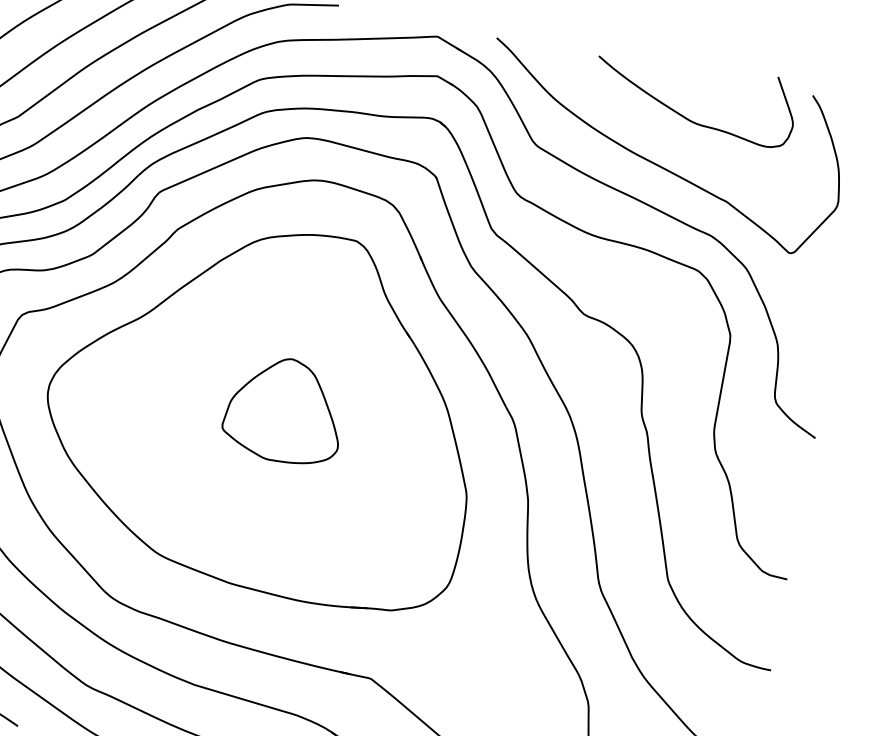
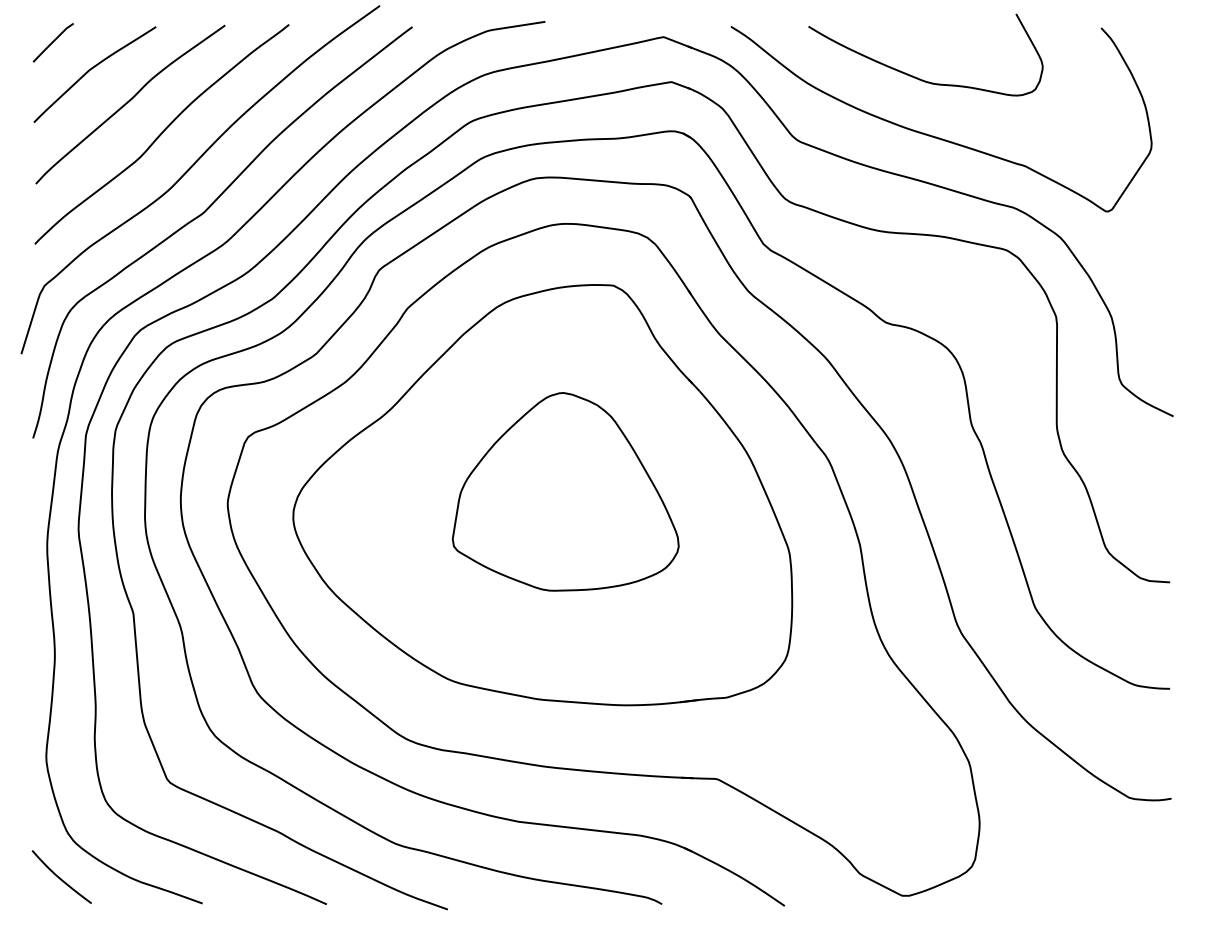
curve: (682, 115) -> (915, 76), moved
part: (284, 409) -> (565, 491), size x1.67

